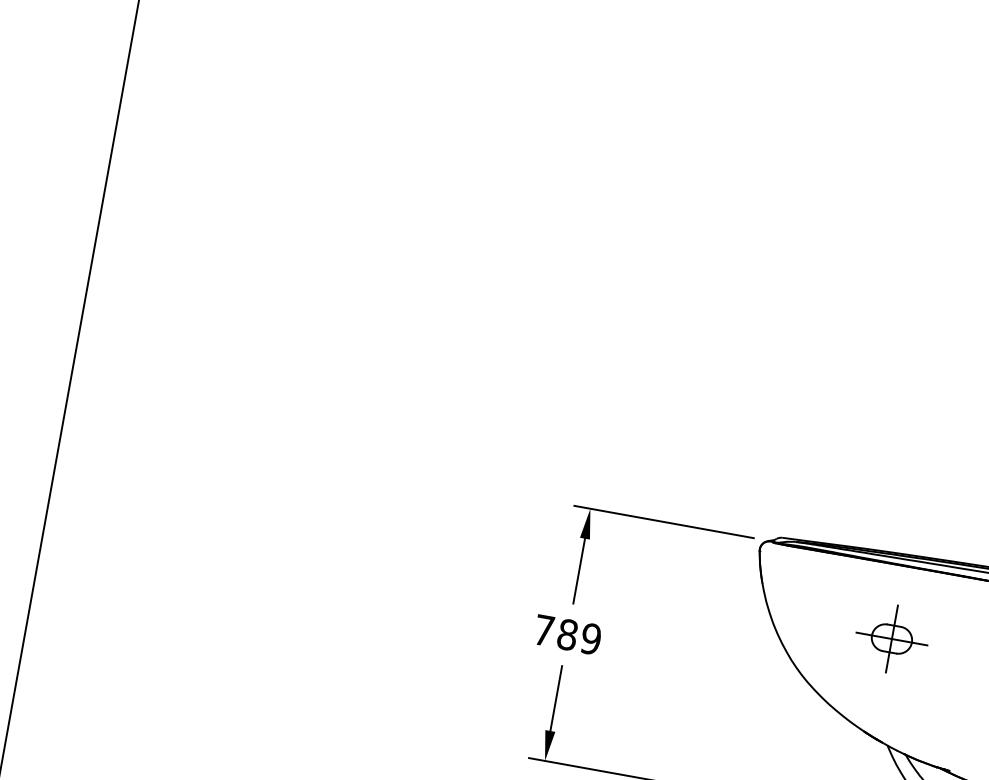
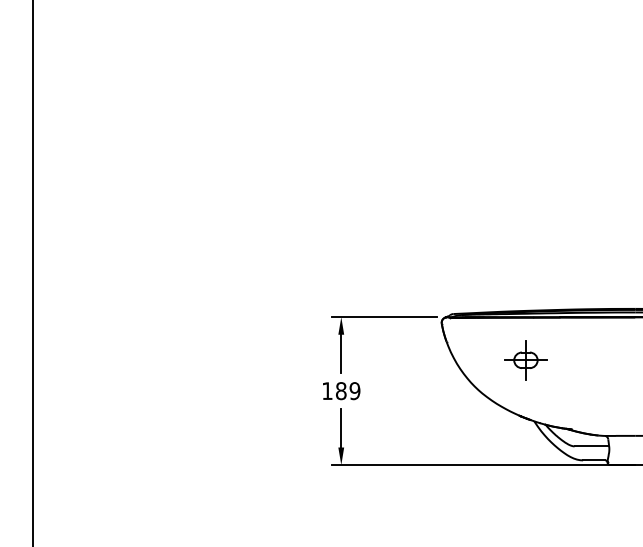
text: (544, 629) -> (327, 390), 789 -> 189

